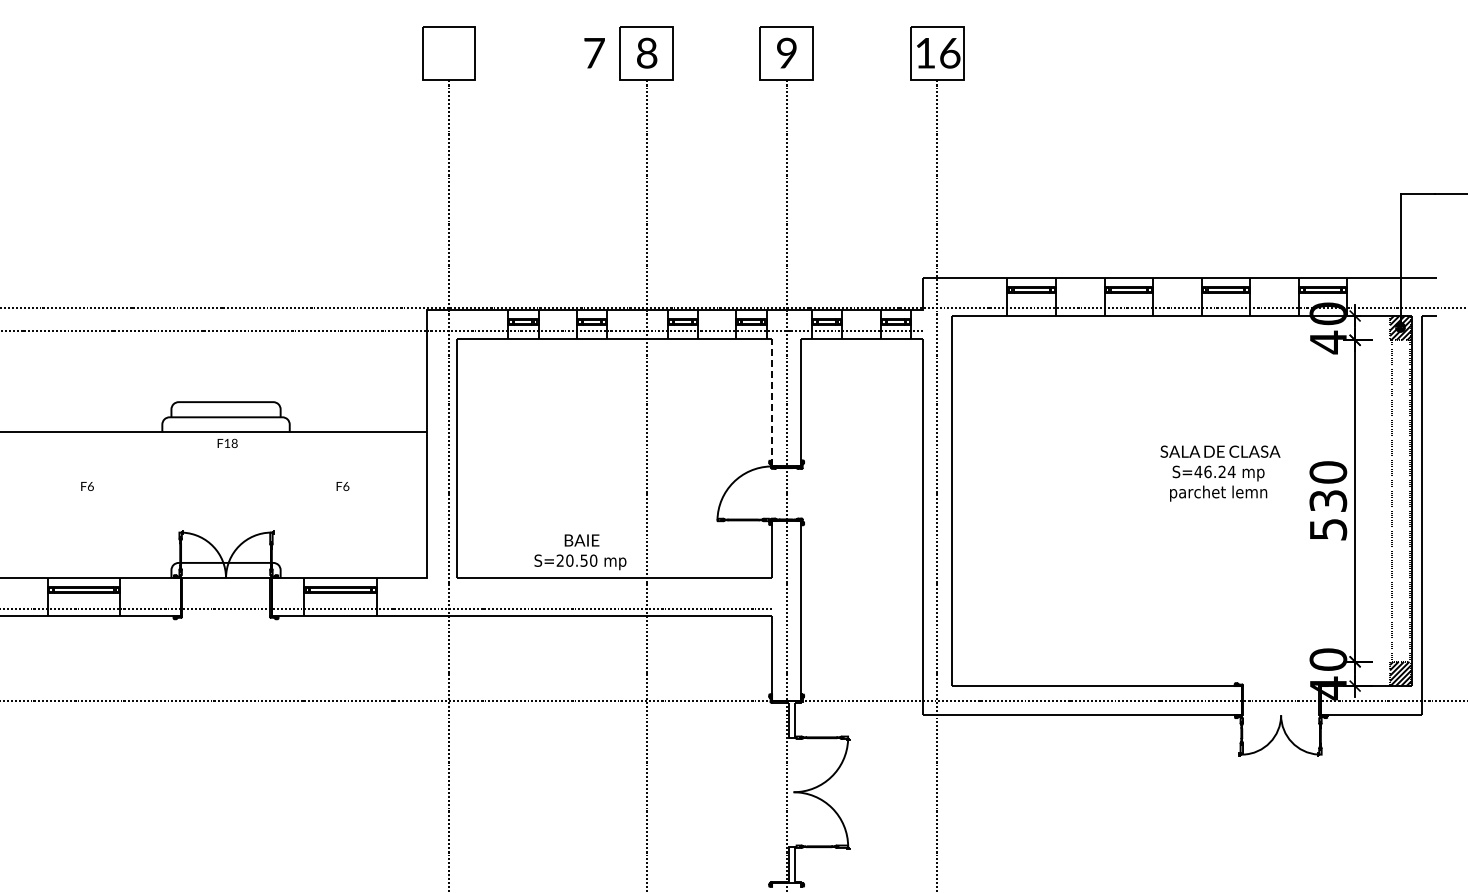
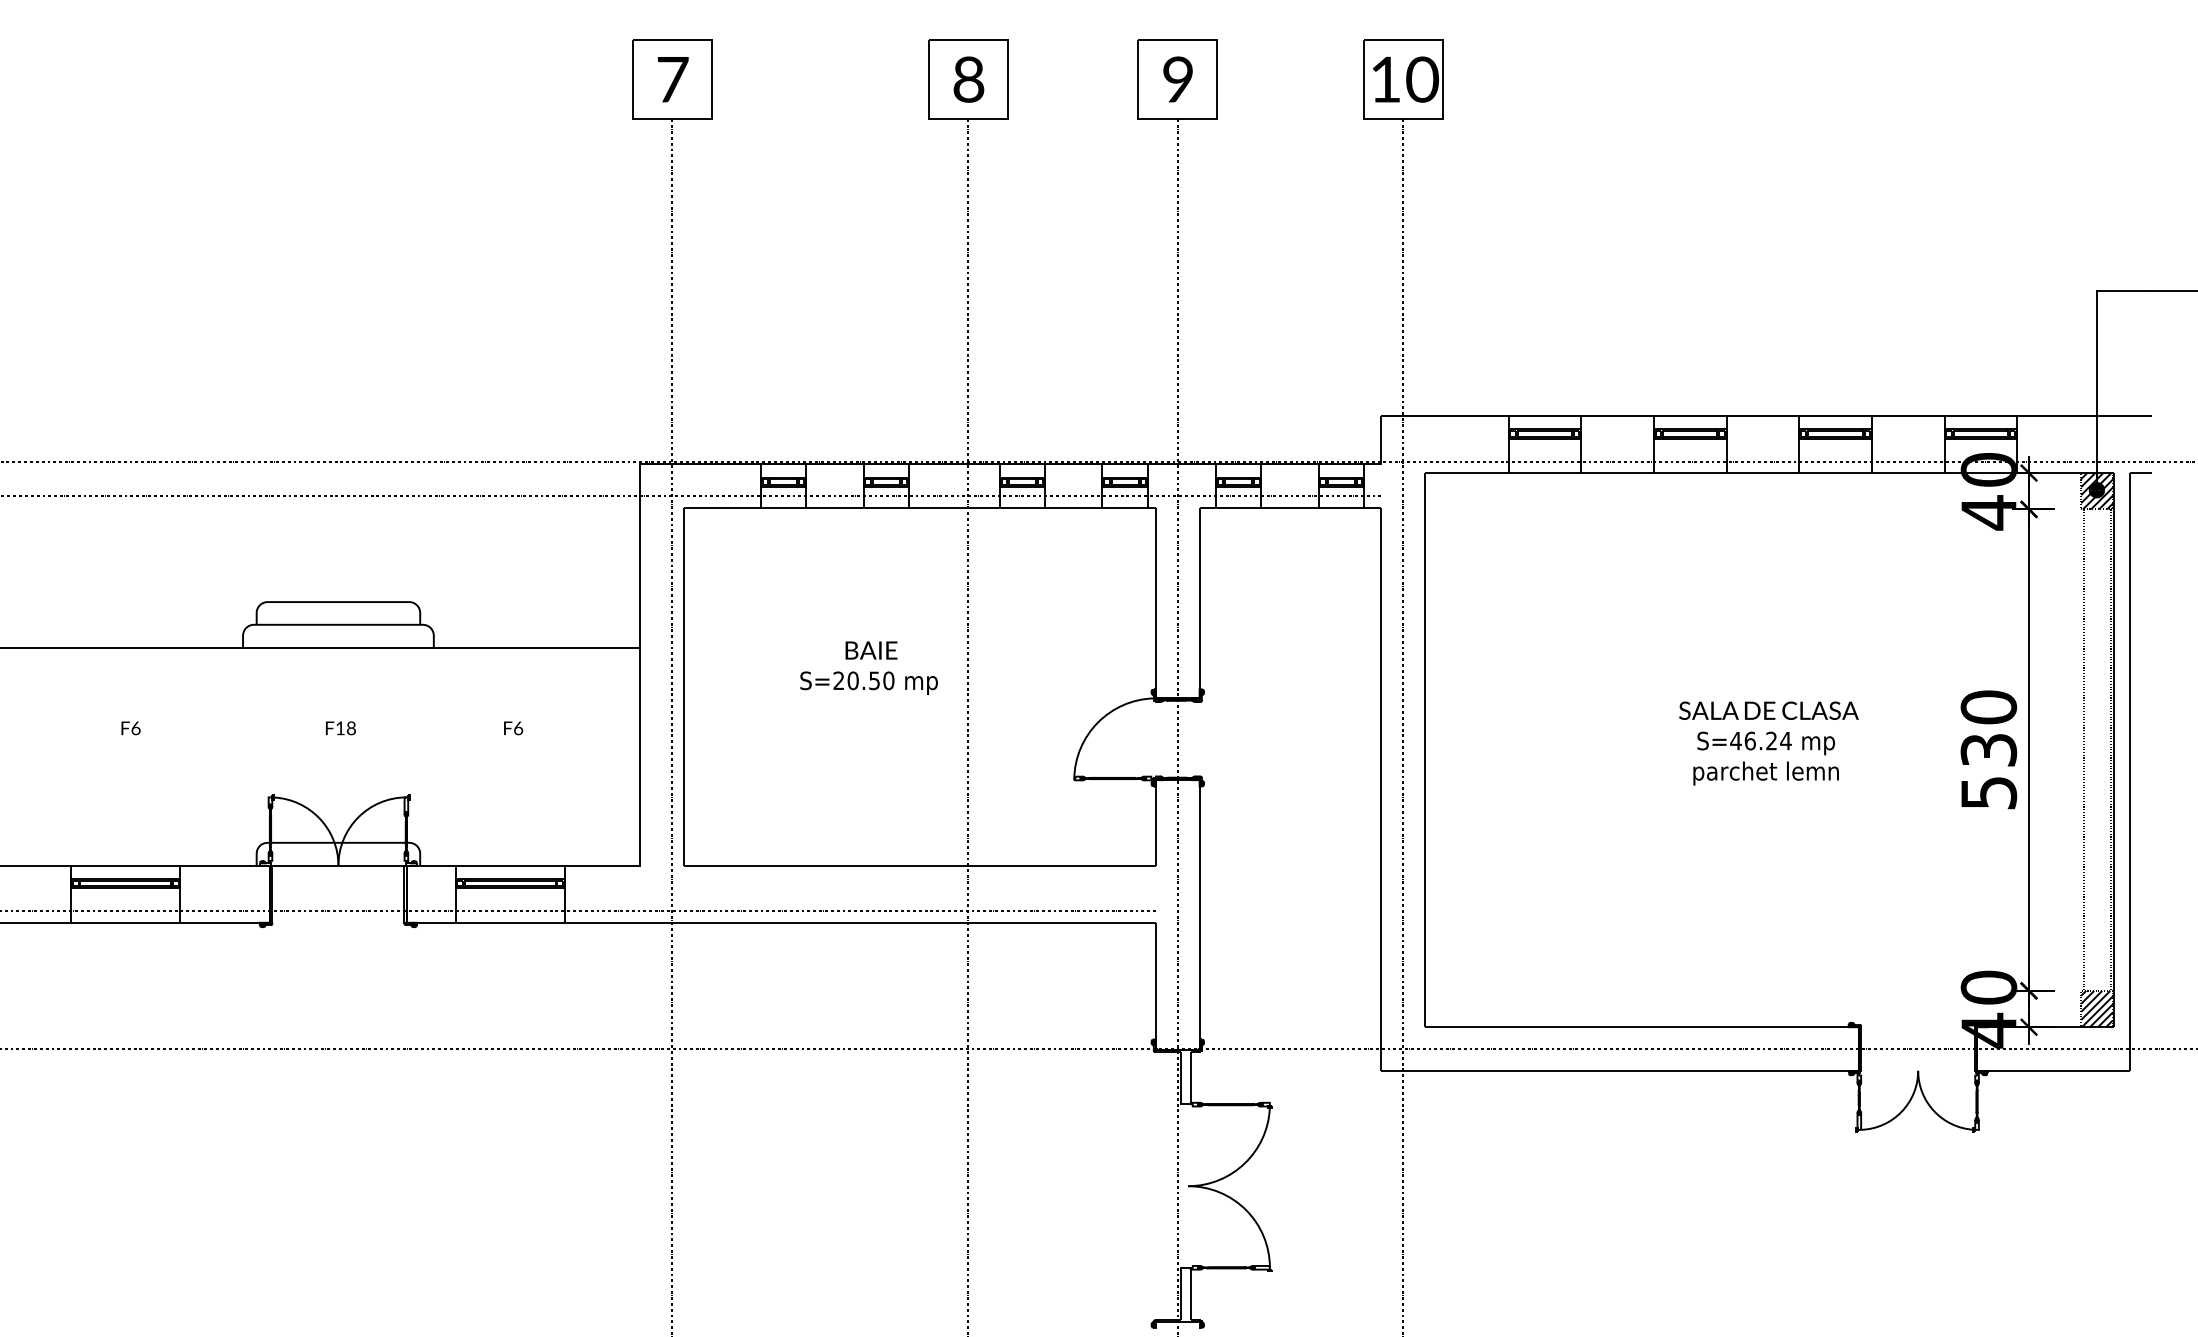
text: (950, 52) -> (1423, 78), 16 -> 10
text: (594, 53) -> (673, 80), moved
line: (772, 402) -> (1156, 602), dashed -> solid
text: (227, 442) -> (340, 726), moved
text: (1220, 473) -> (1769, 743), moved
text: (580, 552) -> (869, 668), moved

